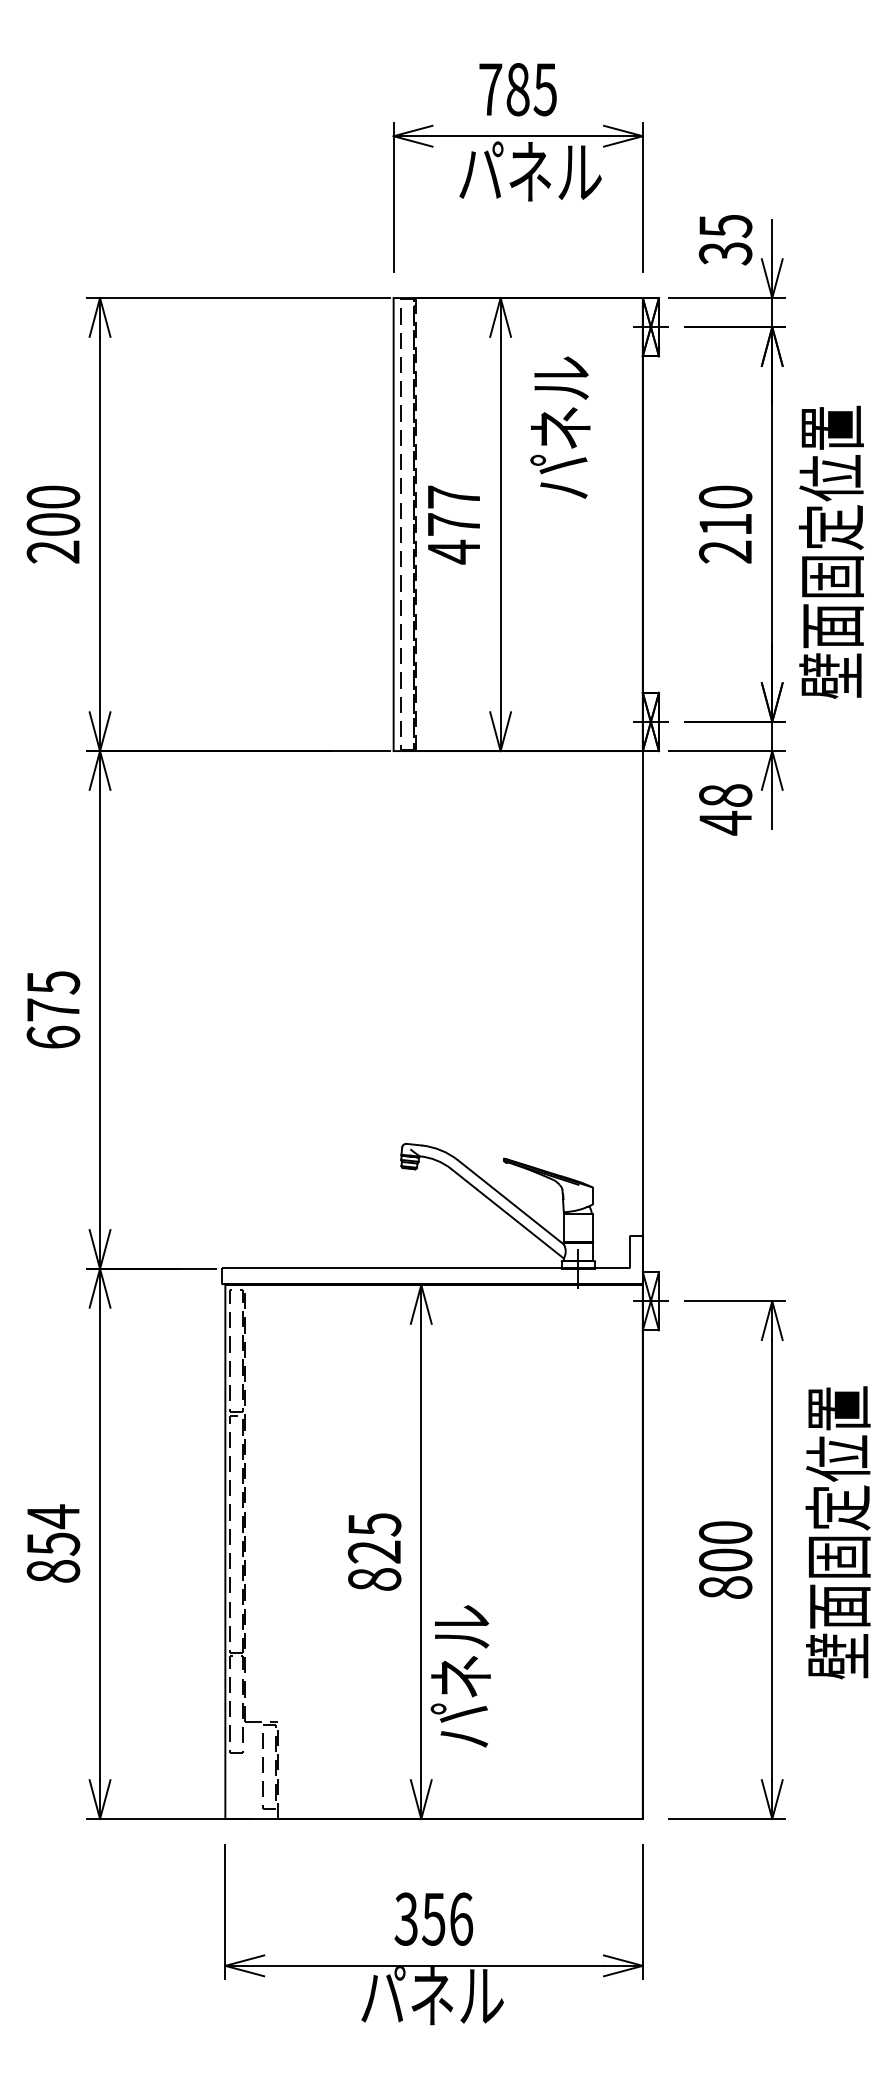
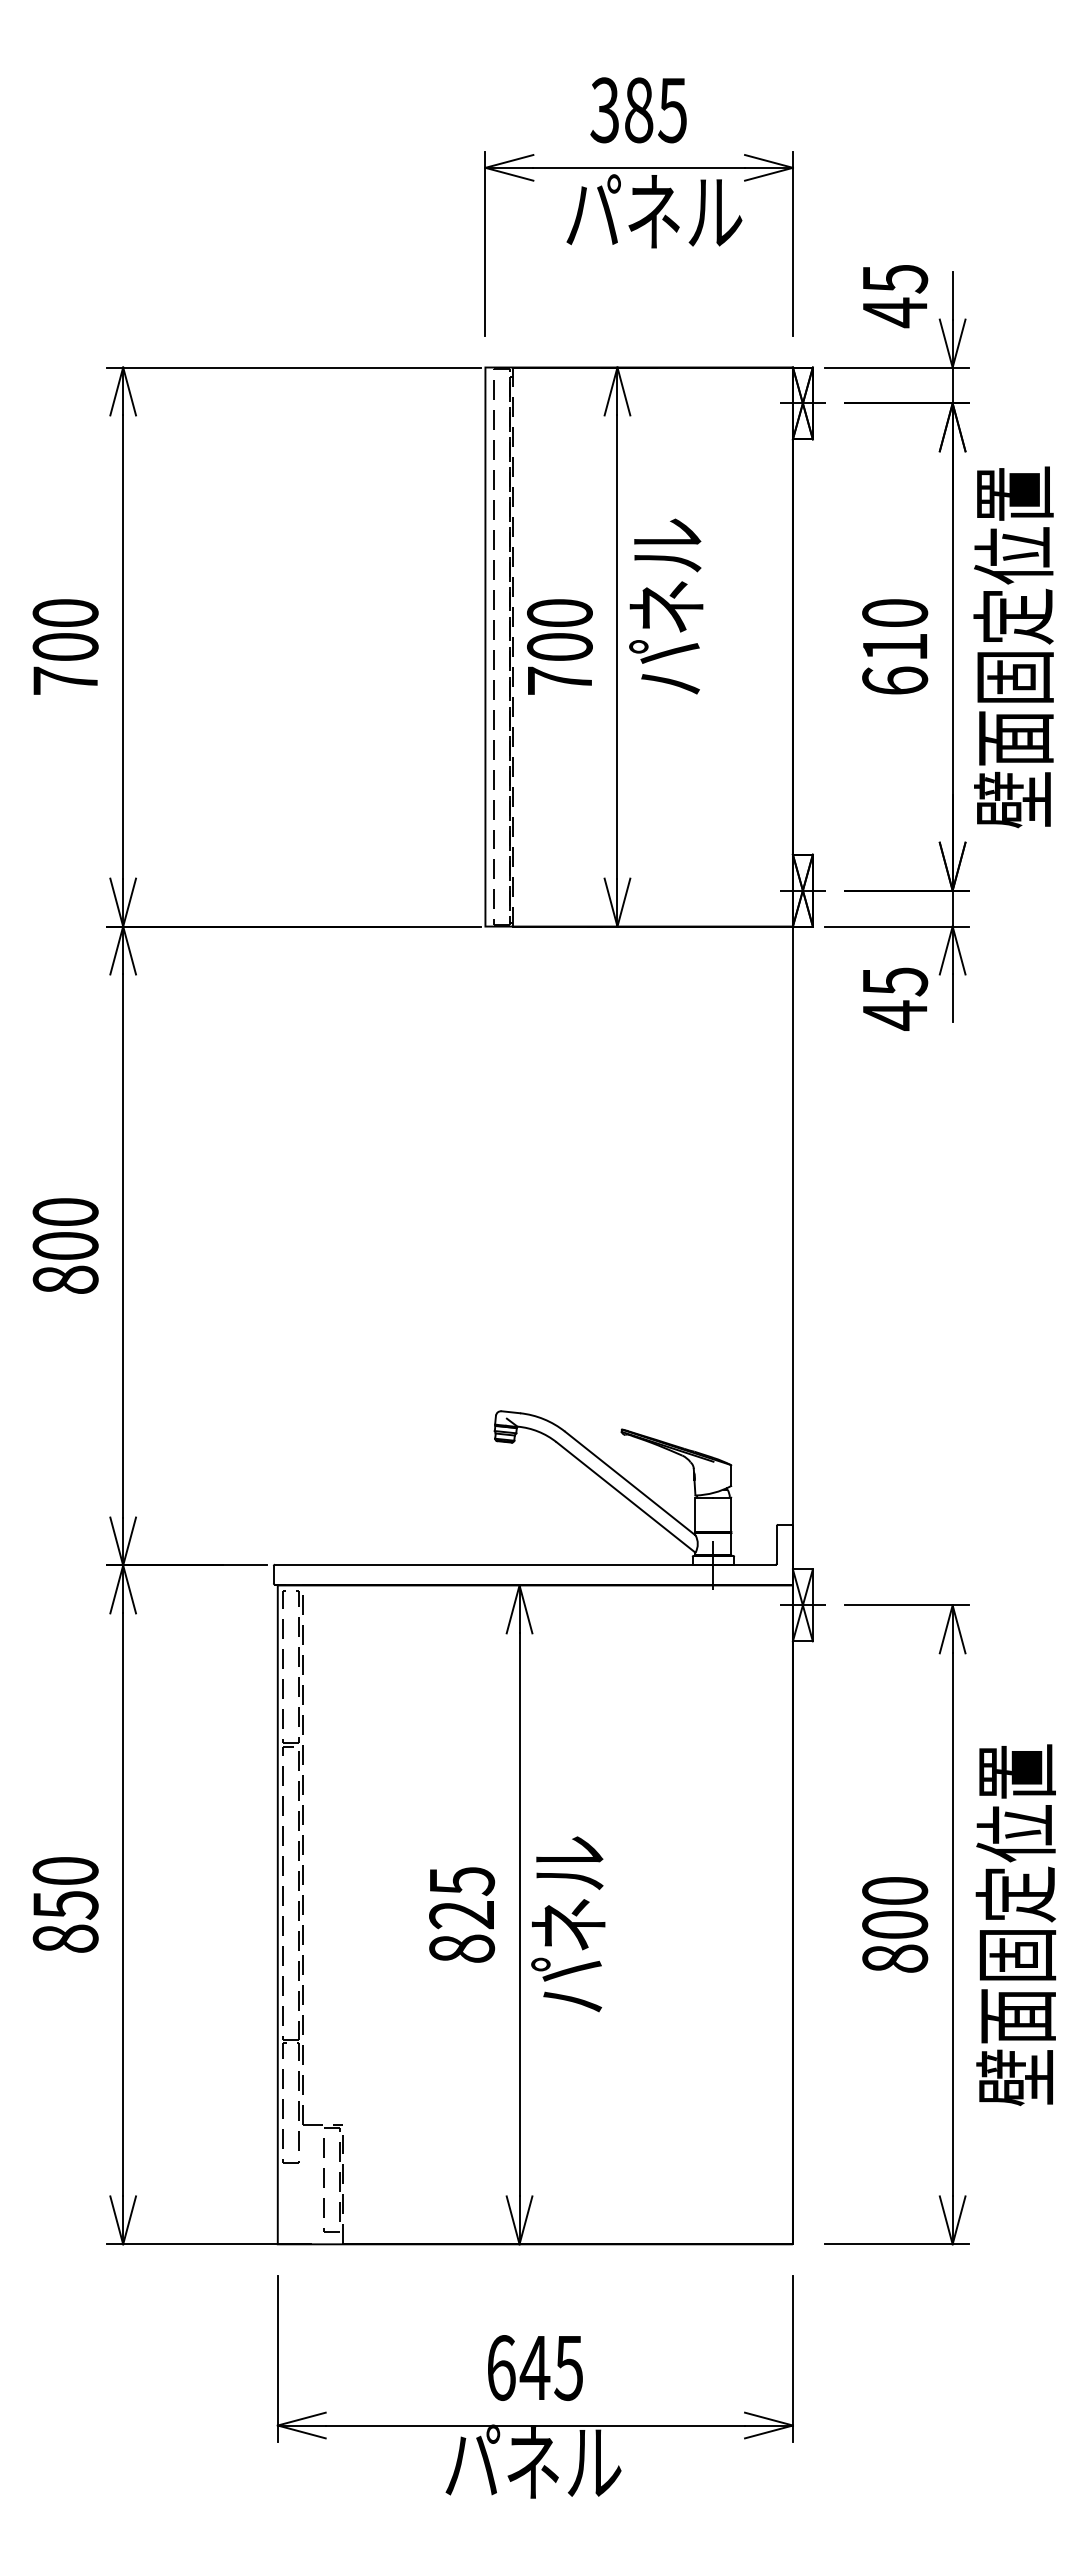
text: (490, 89) -> (604, 110), 785 -> 385
text: (725, 253) -> (895, 312), 35 -> 45
text: (560, 427) -> (666, 606), moved
text: (453, 524) -> (559, 647), 477 -> 700
text: (52, 551) -> (64, 680), 200 -> 700
text: (725, 551) -> (895, 680), 210 -> 610
text: (831, 552) -> (1013, 647), moved
text: (725, 795) -> (895, 981), 48 -> 45
text: (53, 1009) -> (65, 1245), 675 -> 800
text: (53, 1516) -> (65, 1871), 854 -> 850
text: (837, 1533) -> (1015, 1925), moved
text: (460, 1676) -> (568, 1924), moved
text: (433, 1919) -> (534, 2368), 356 -> 645

